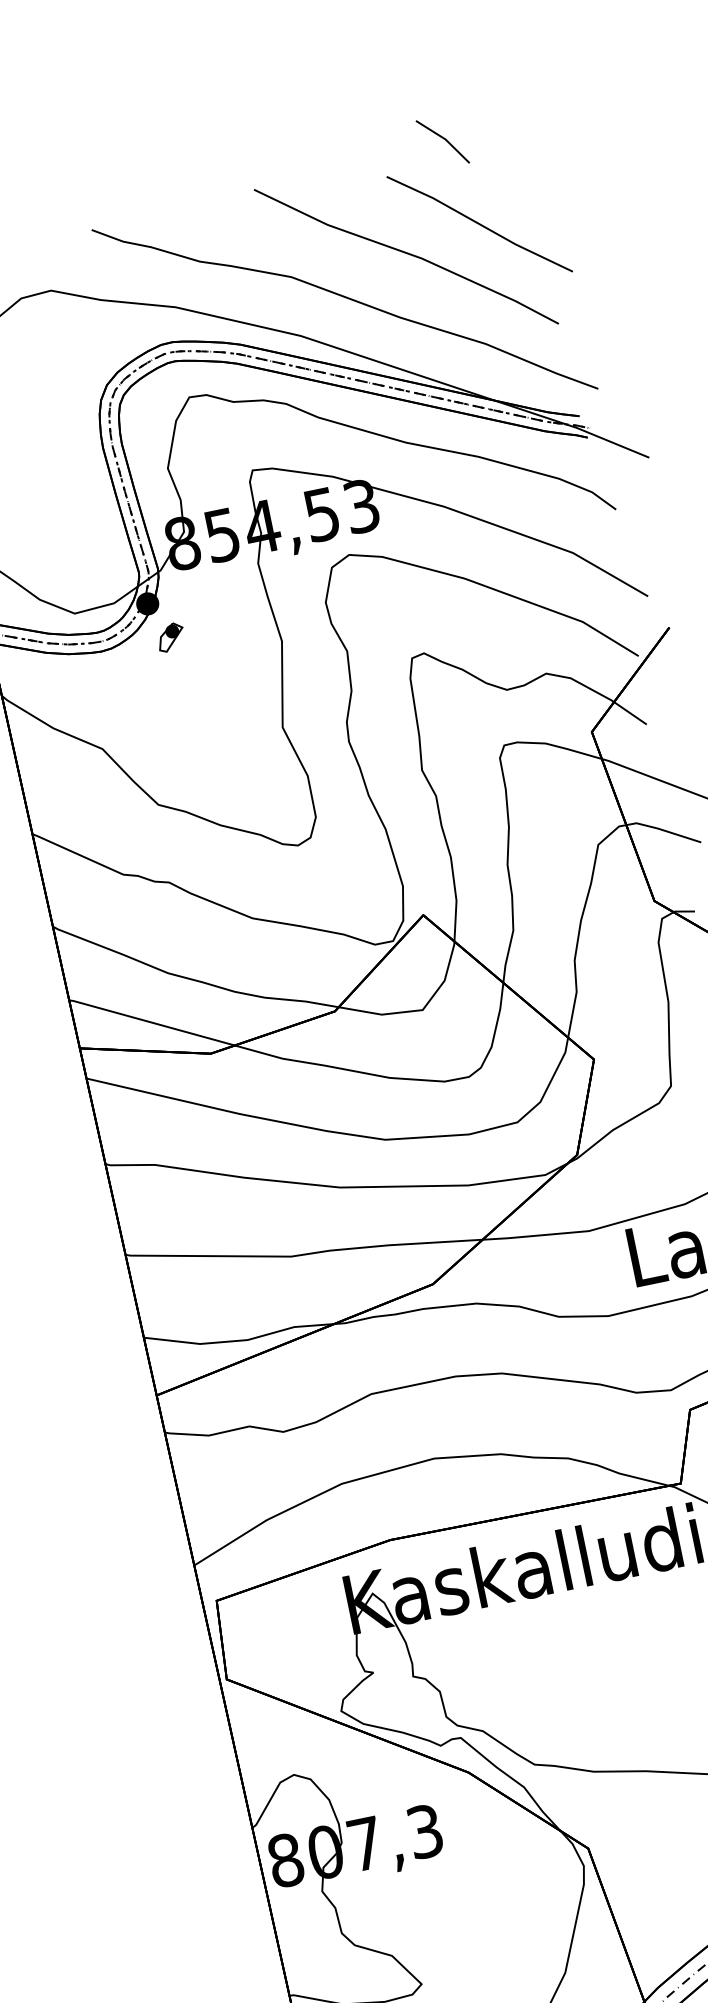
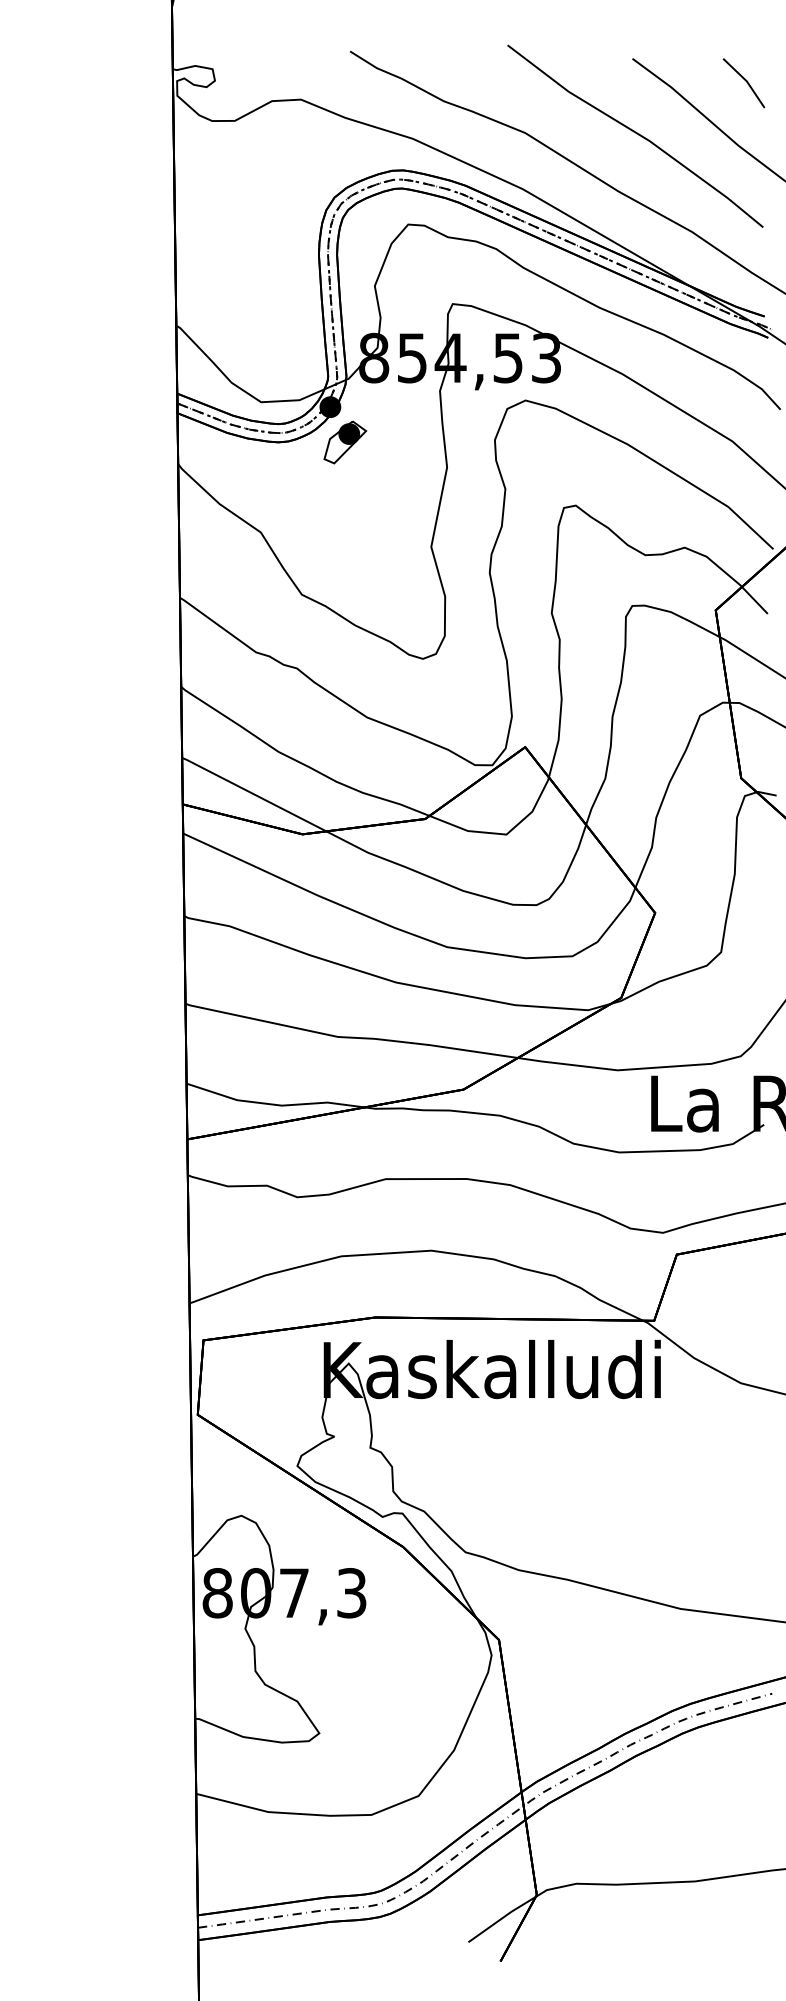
line: (444, 139) -> (745, 81), moved
part: (171, 637) -> (345, 442), size x1.67

